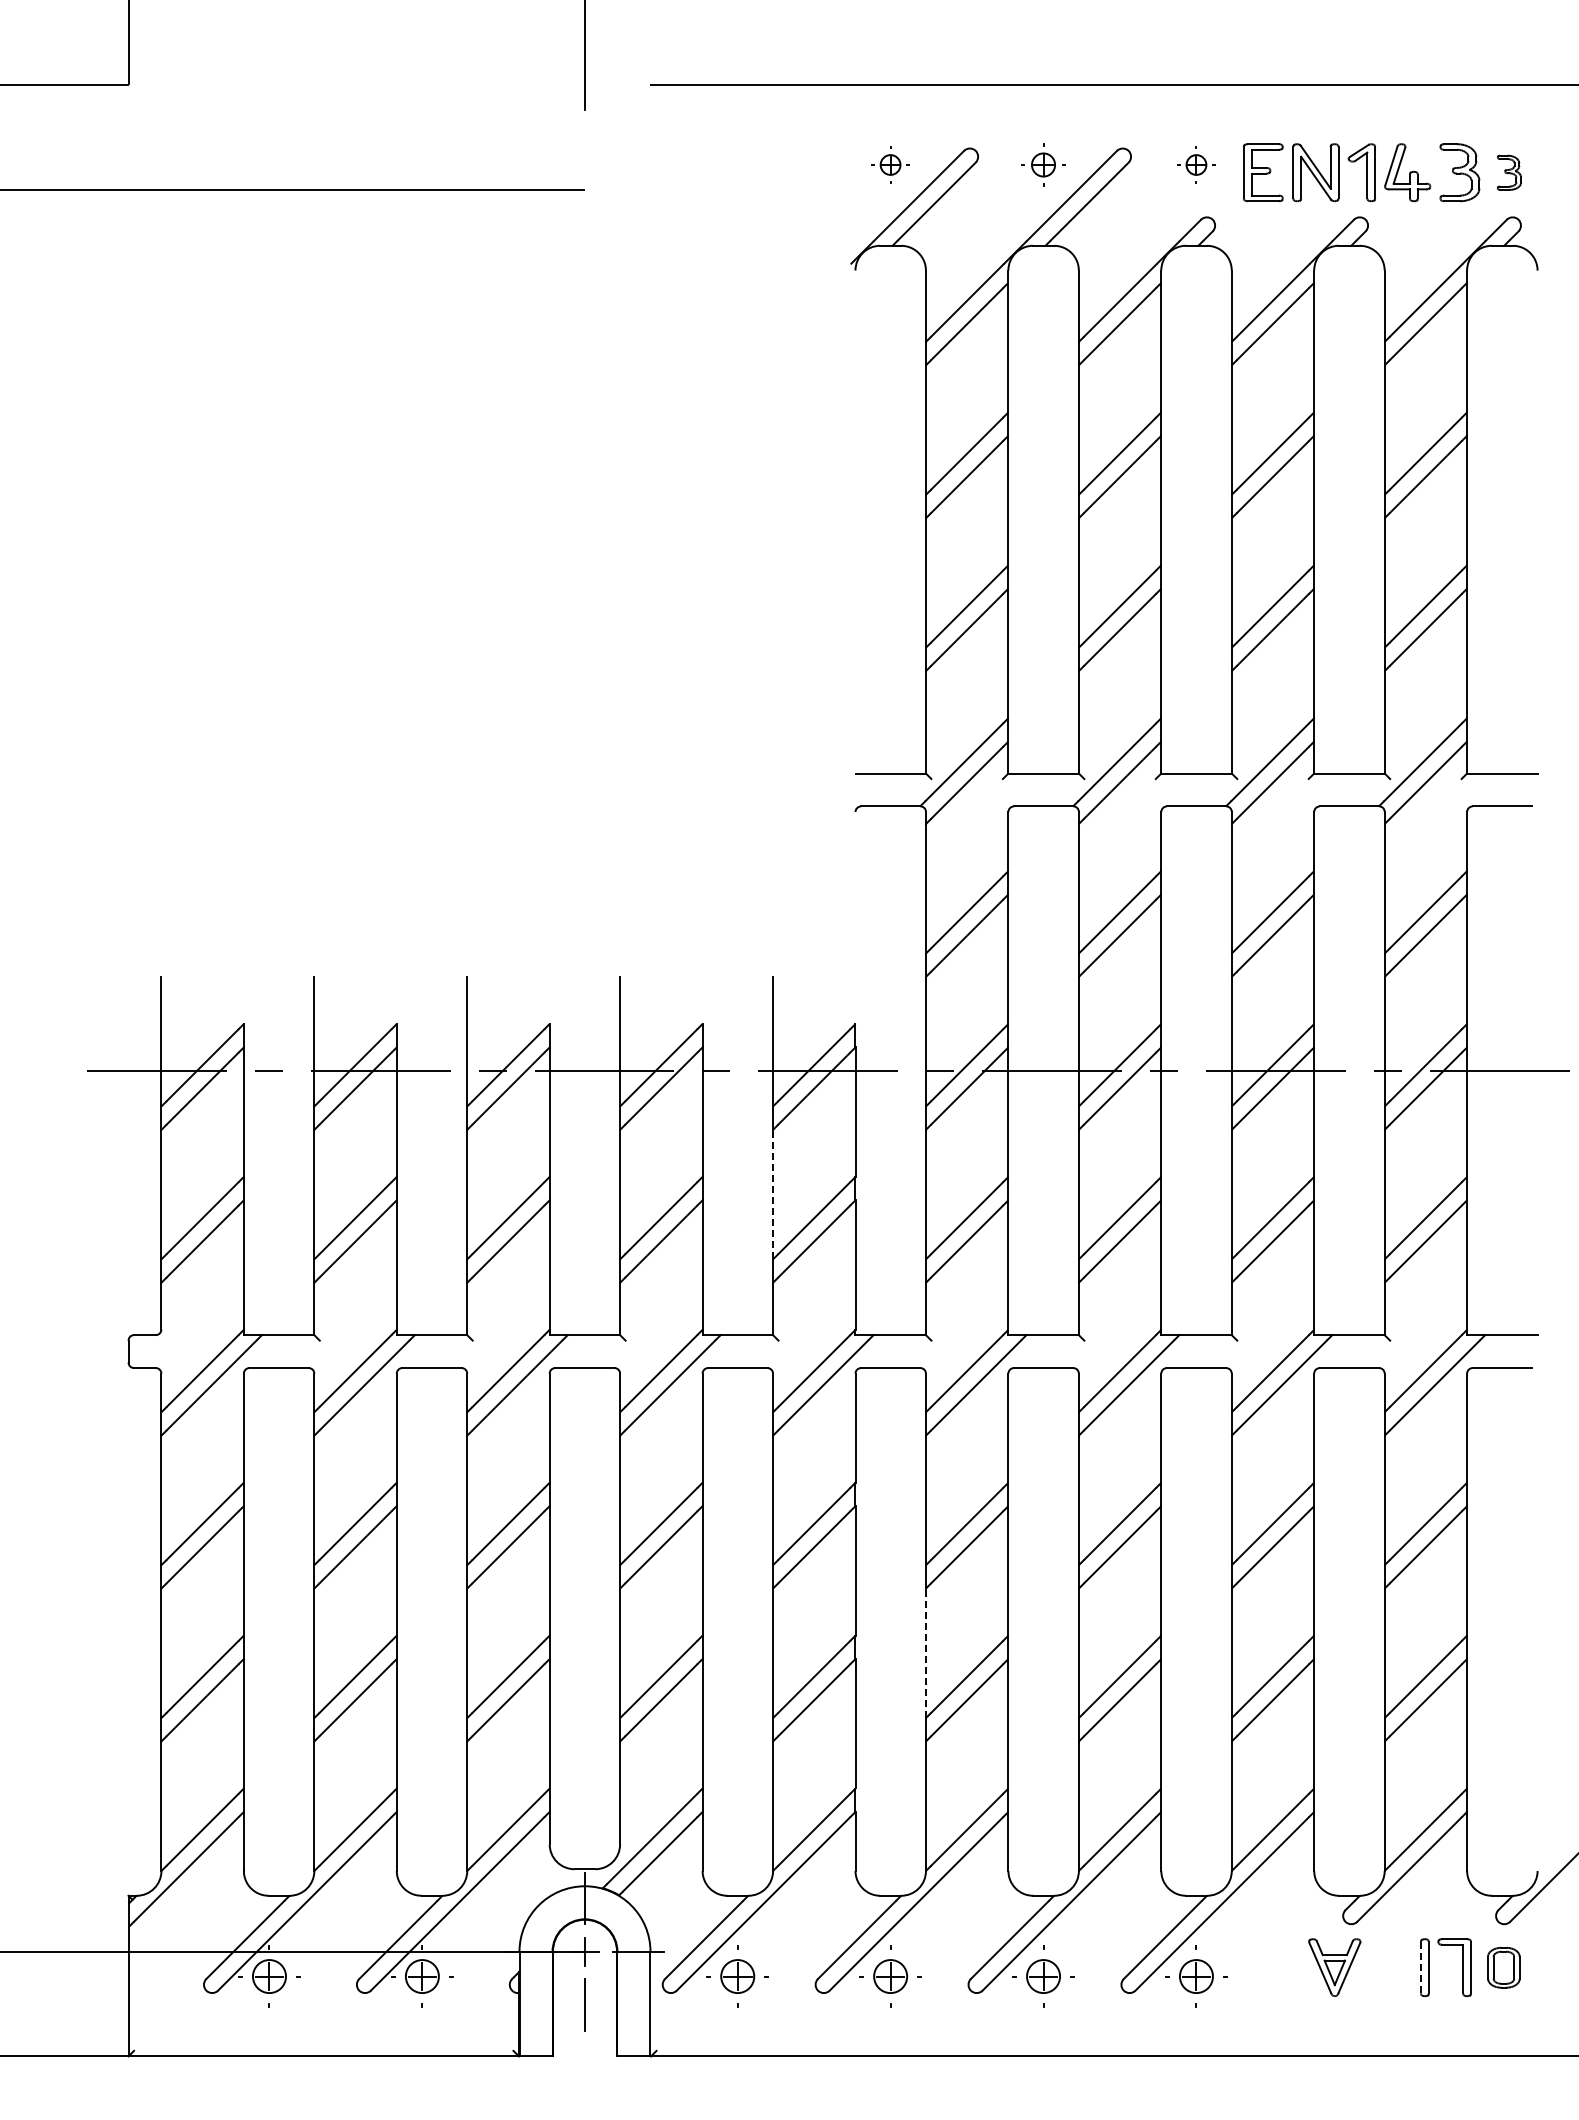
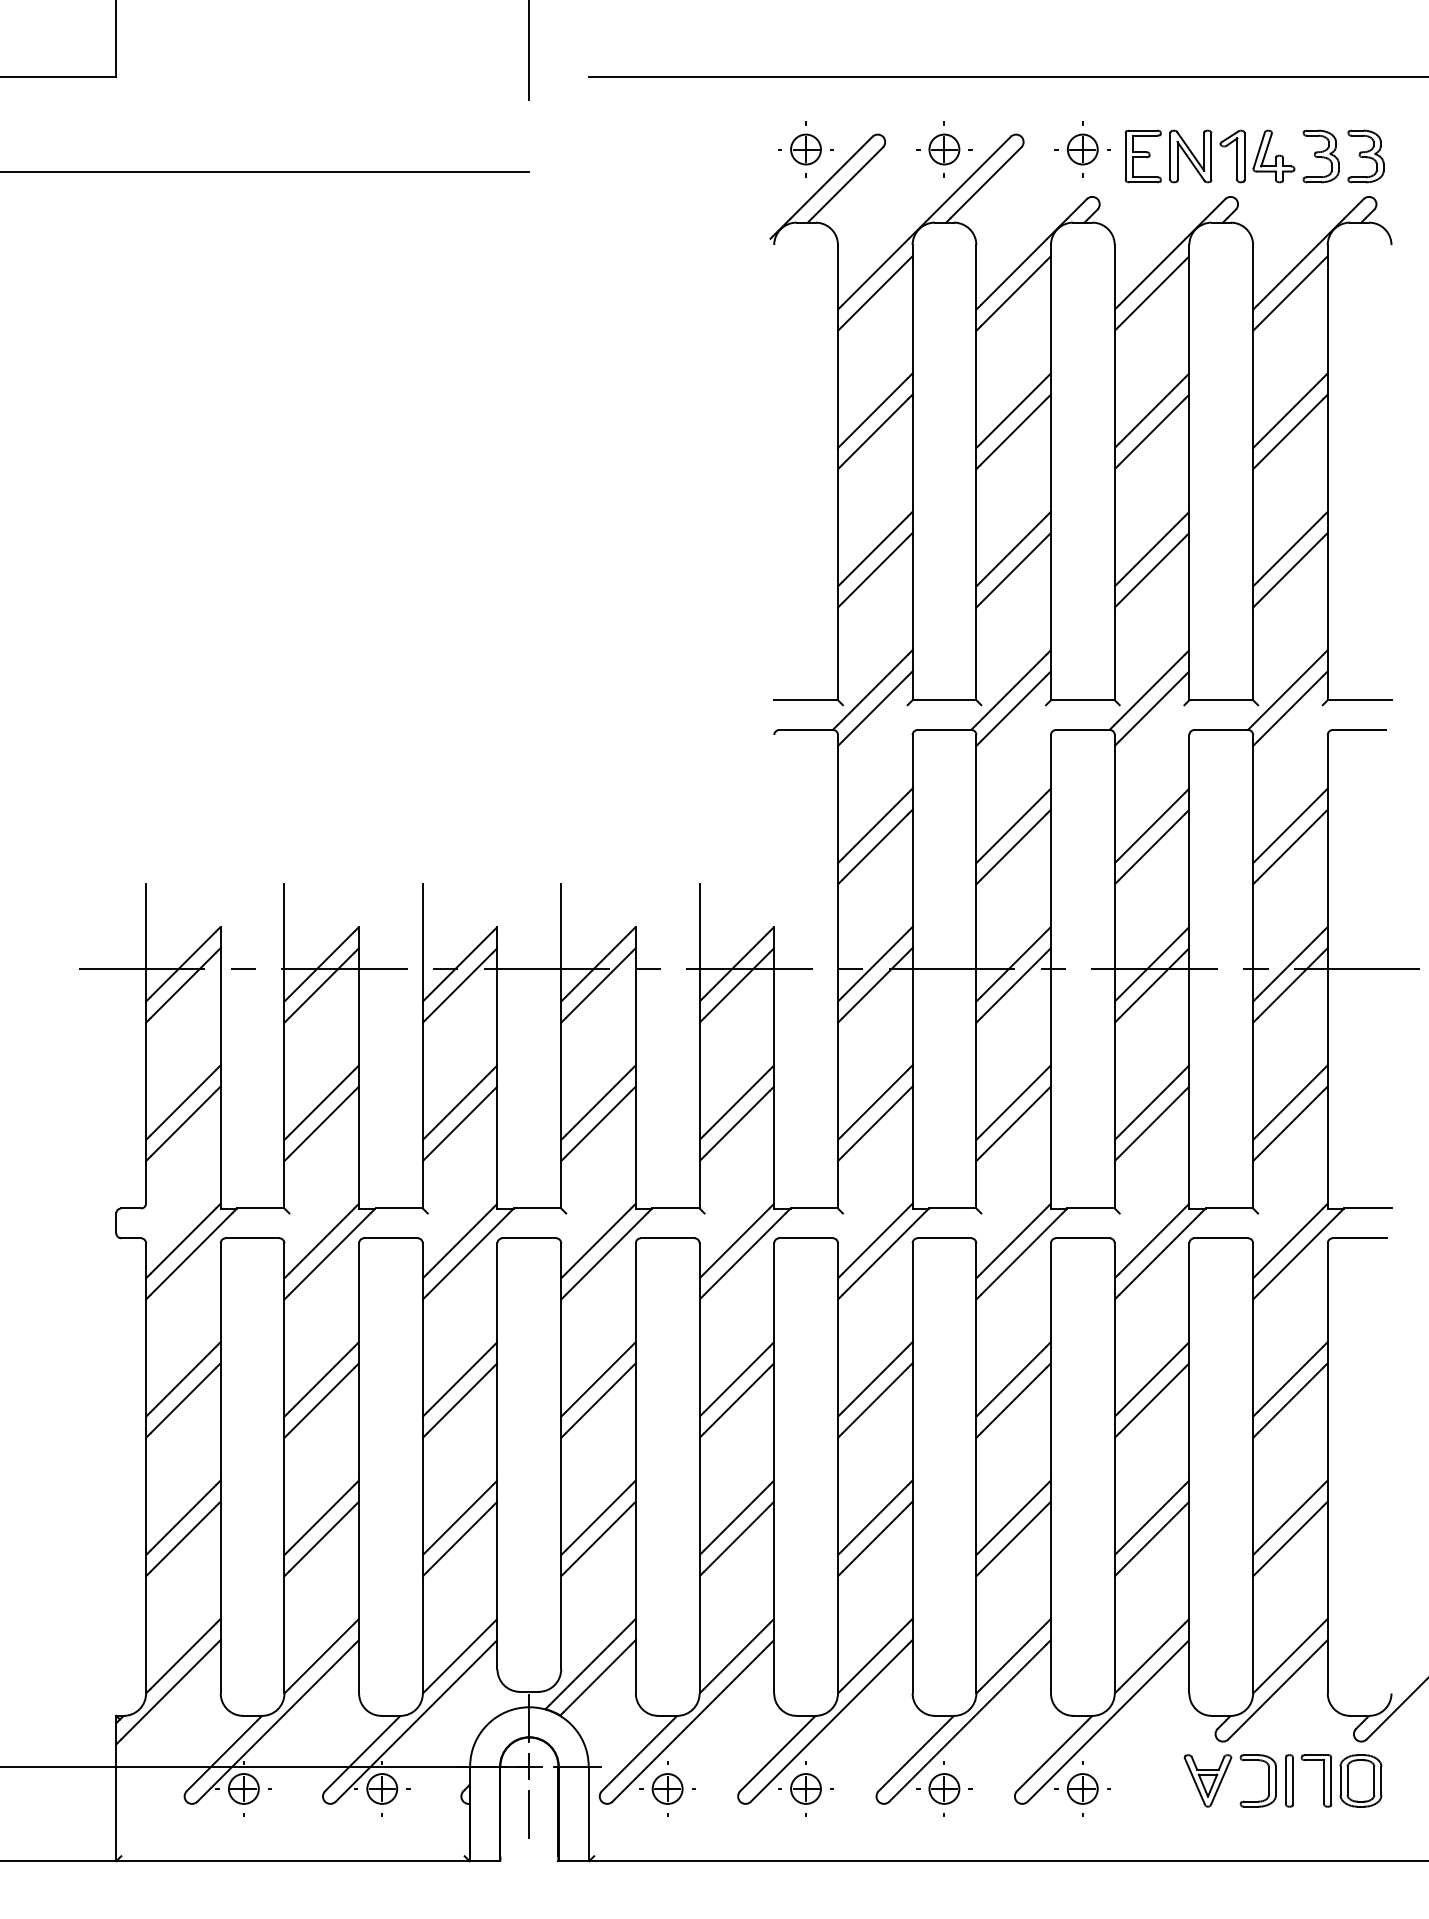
part: (890, 164) -> (805, 149), size x1.67
part: (1043, 164) -> (944, 149), size x1.43
part: (1196, 164) -> (1082, 149), size x1.67
part: (1509, 172) -> (1366, 156), size x1.67
line: (773, 1194) -> (700, 1081), dashed -> solid
line: (925, 1653) -> (837, 1496), dashed -> solid
part: (1401, 1967) -> (1268, 1780), added
line: (1420, 1967) -> (1285, 1780), dashed -> solid
part: (1503, 1967) -> (1360, 1780), size x1.43

